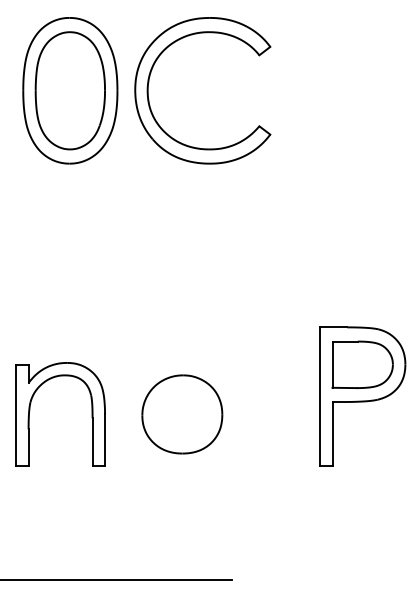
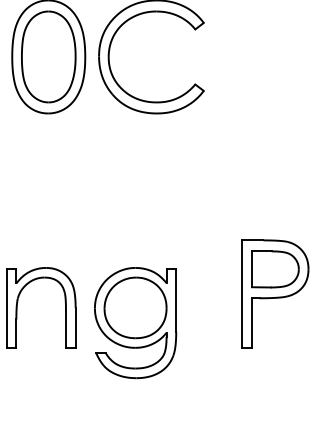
part: (182, 433) -> (135, 322), added

